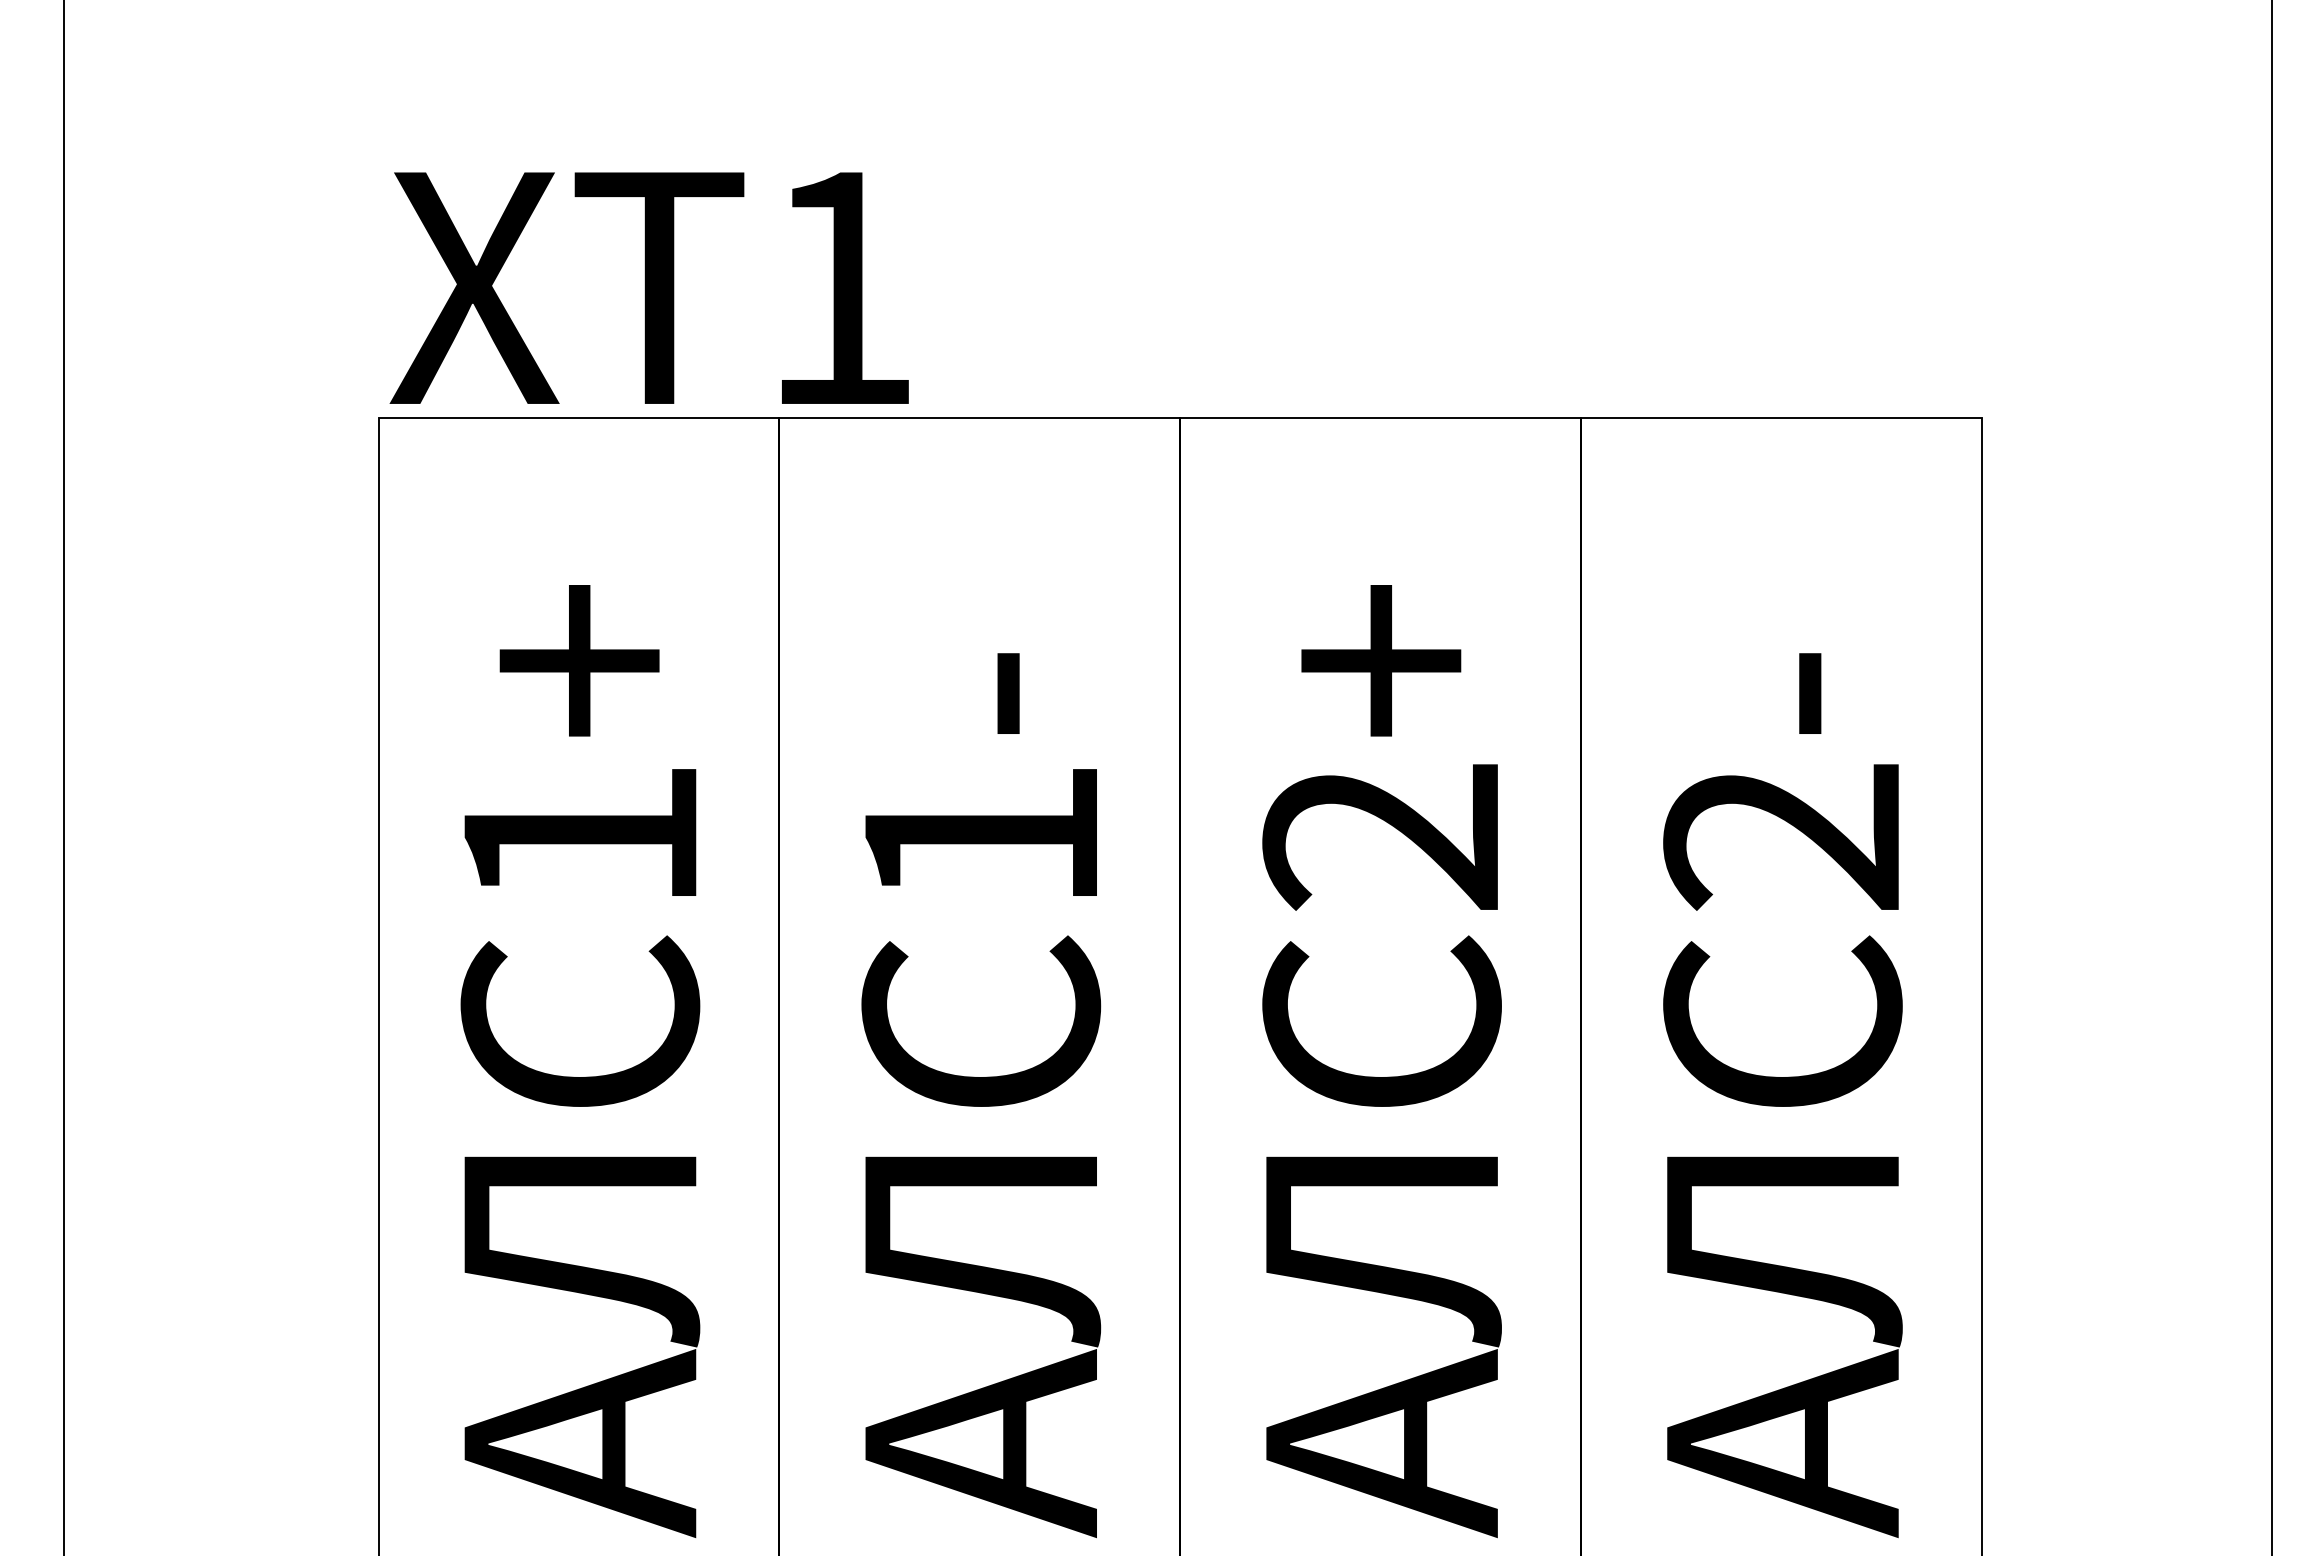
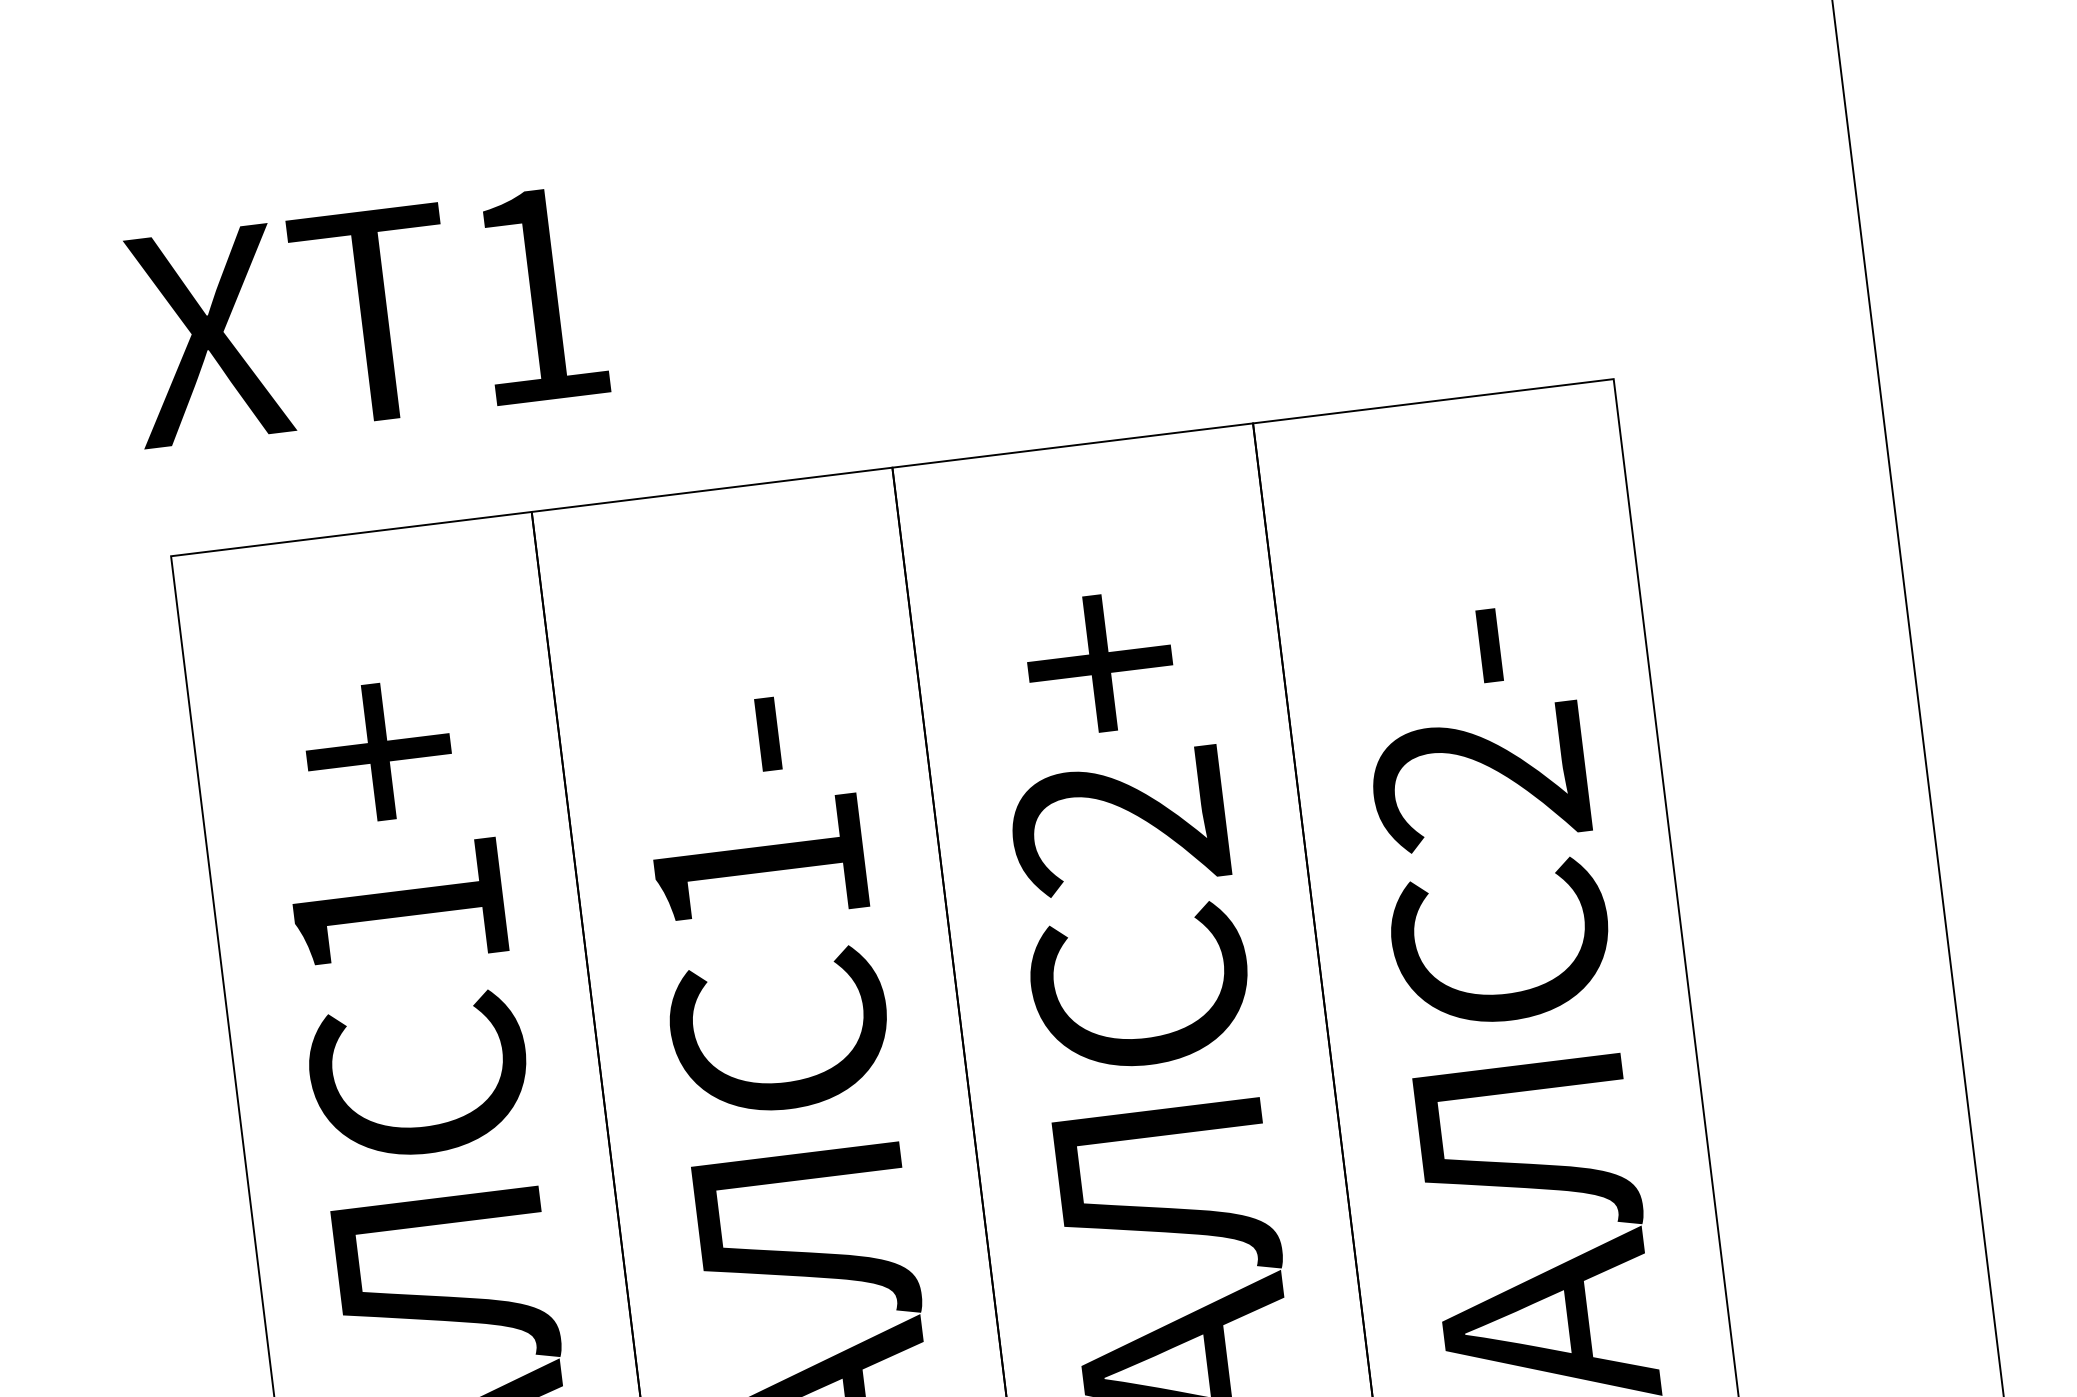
text: (648, 287) -> (364, 316), moved

